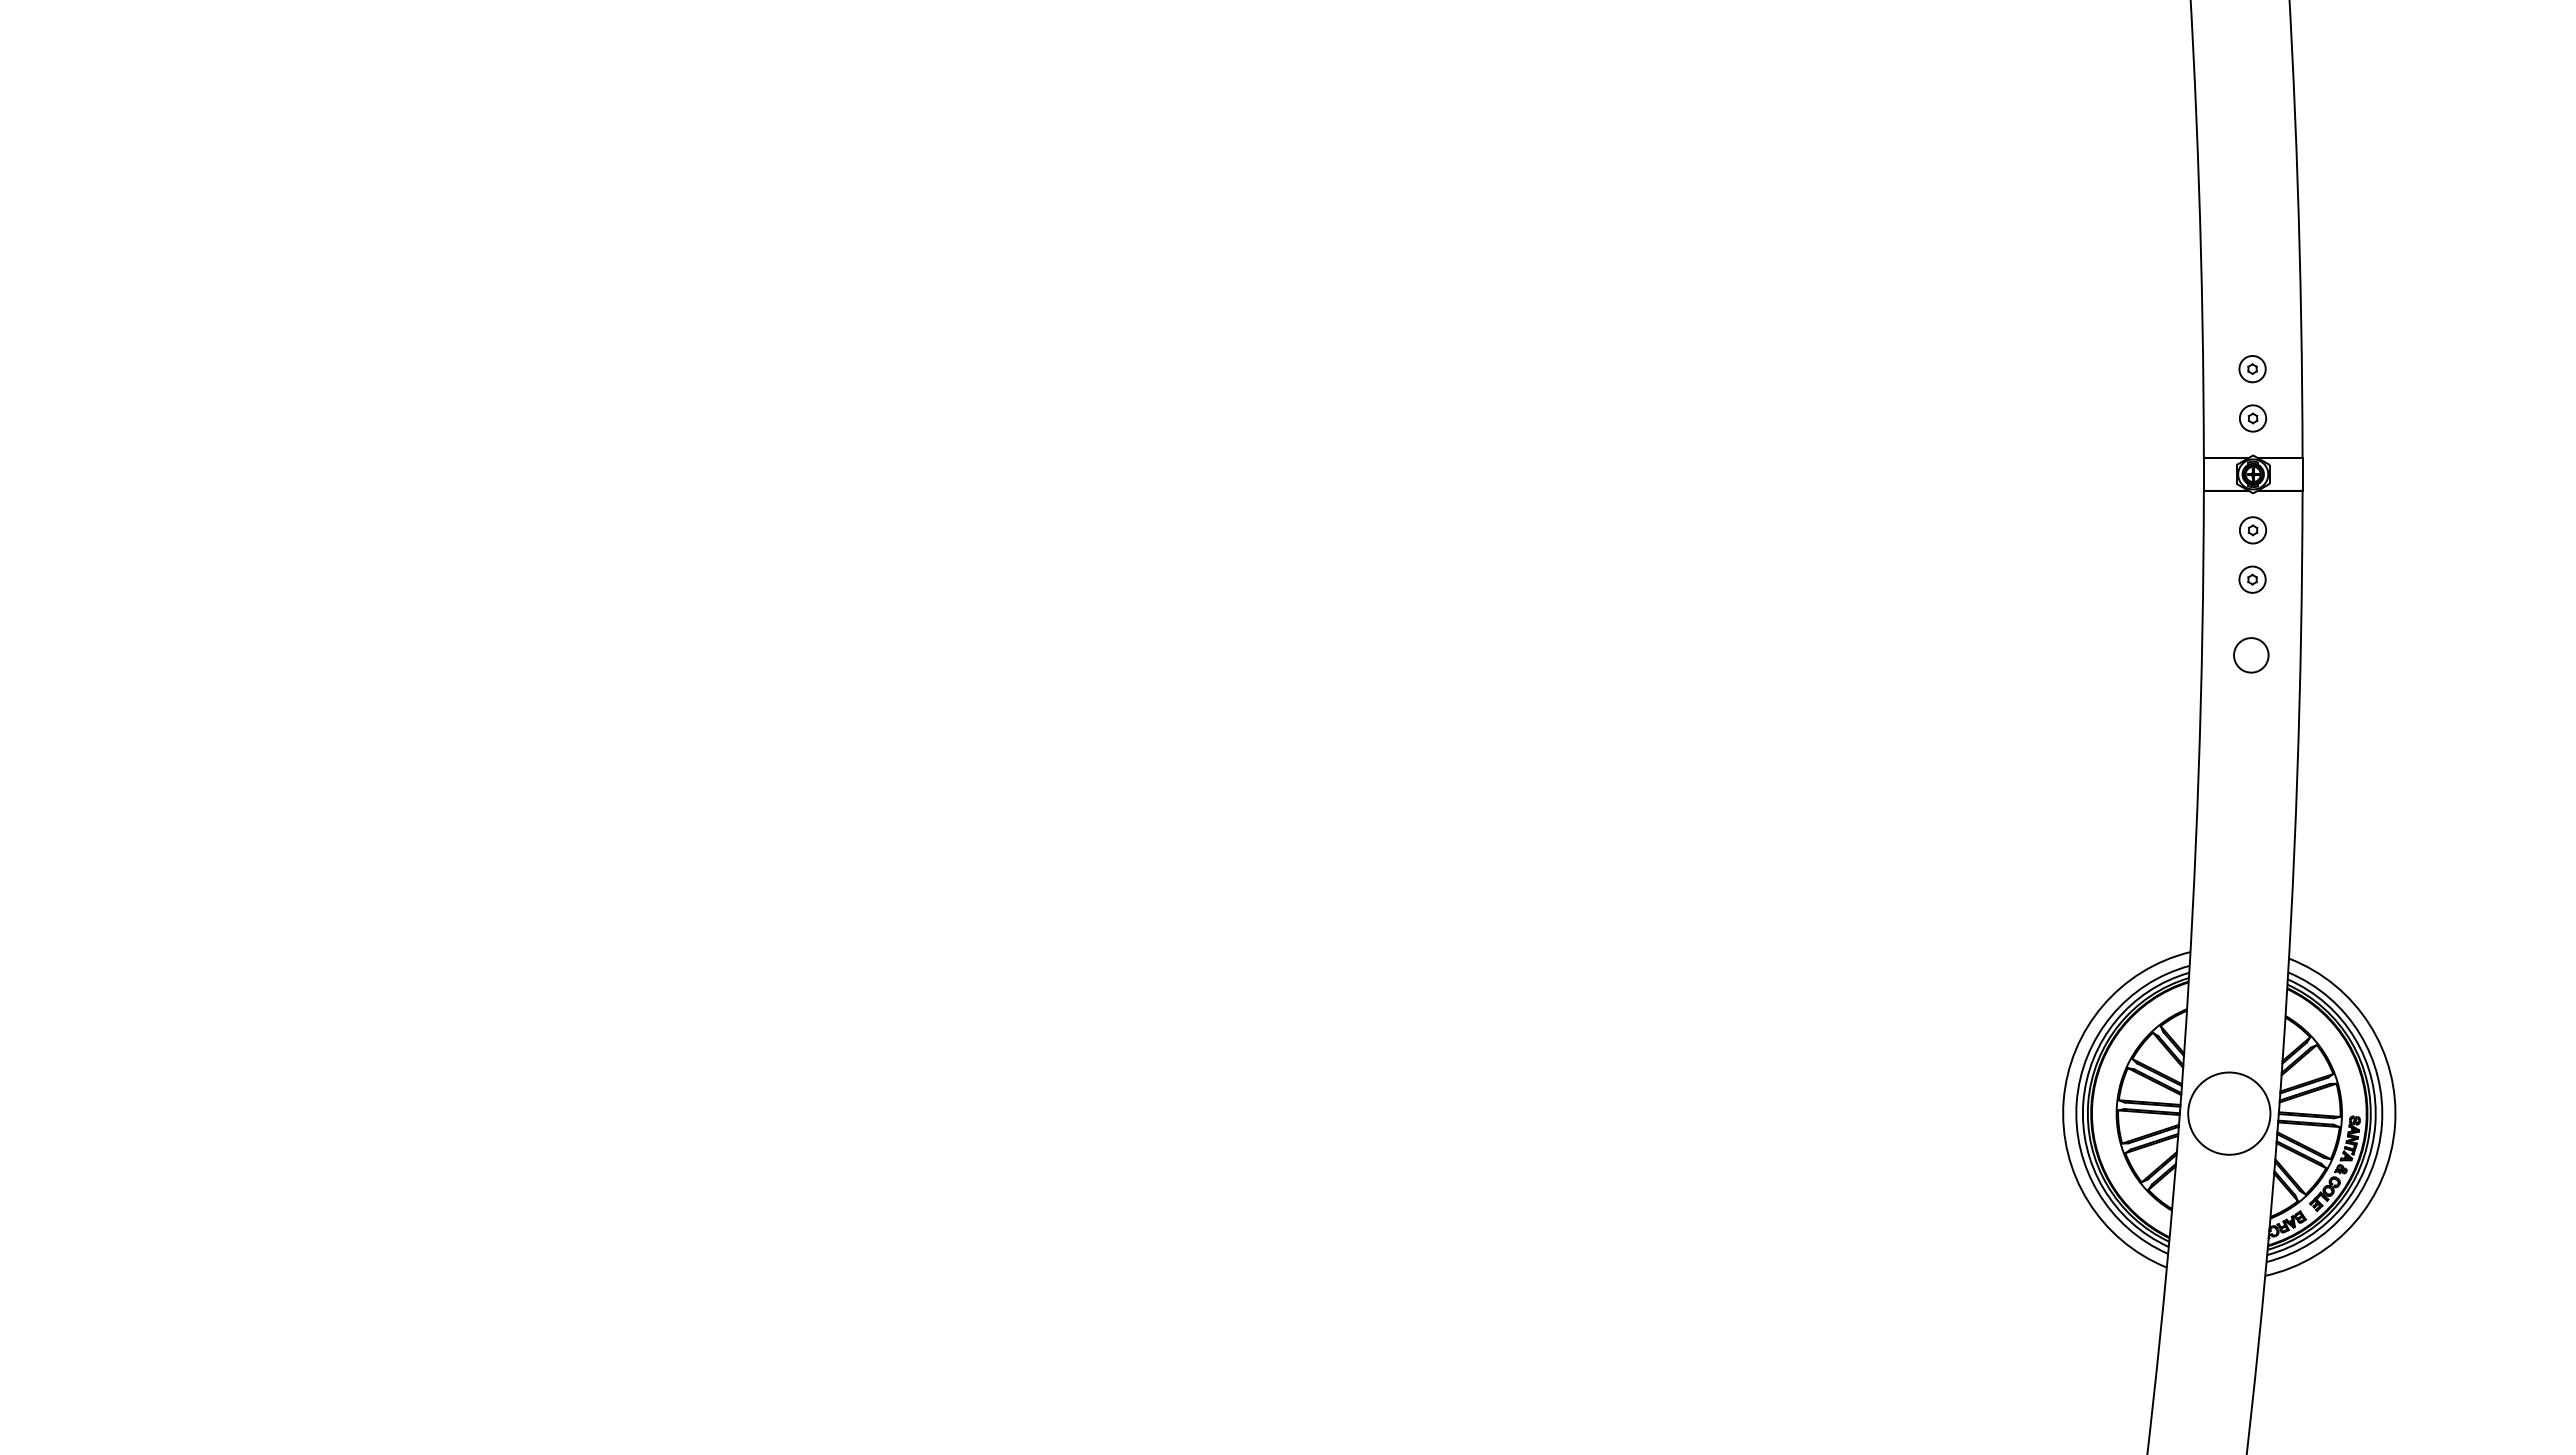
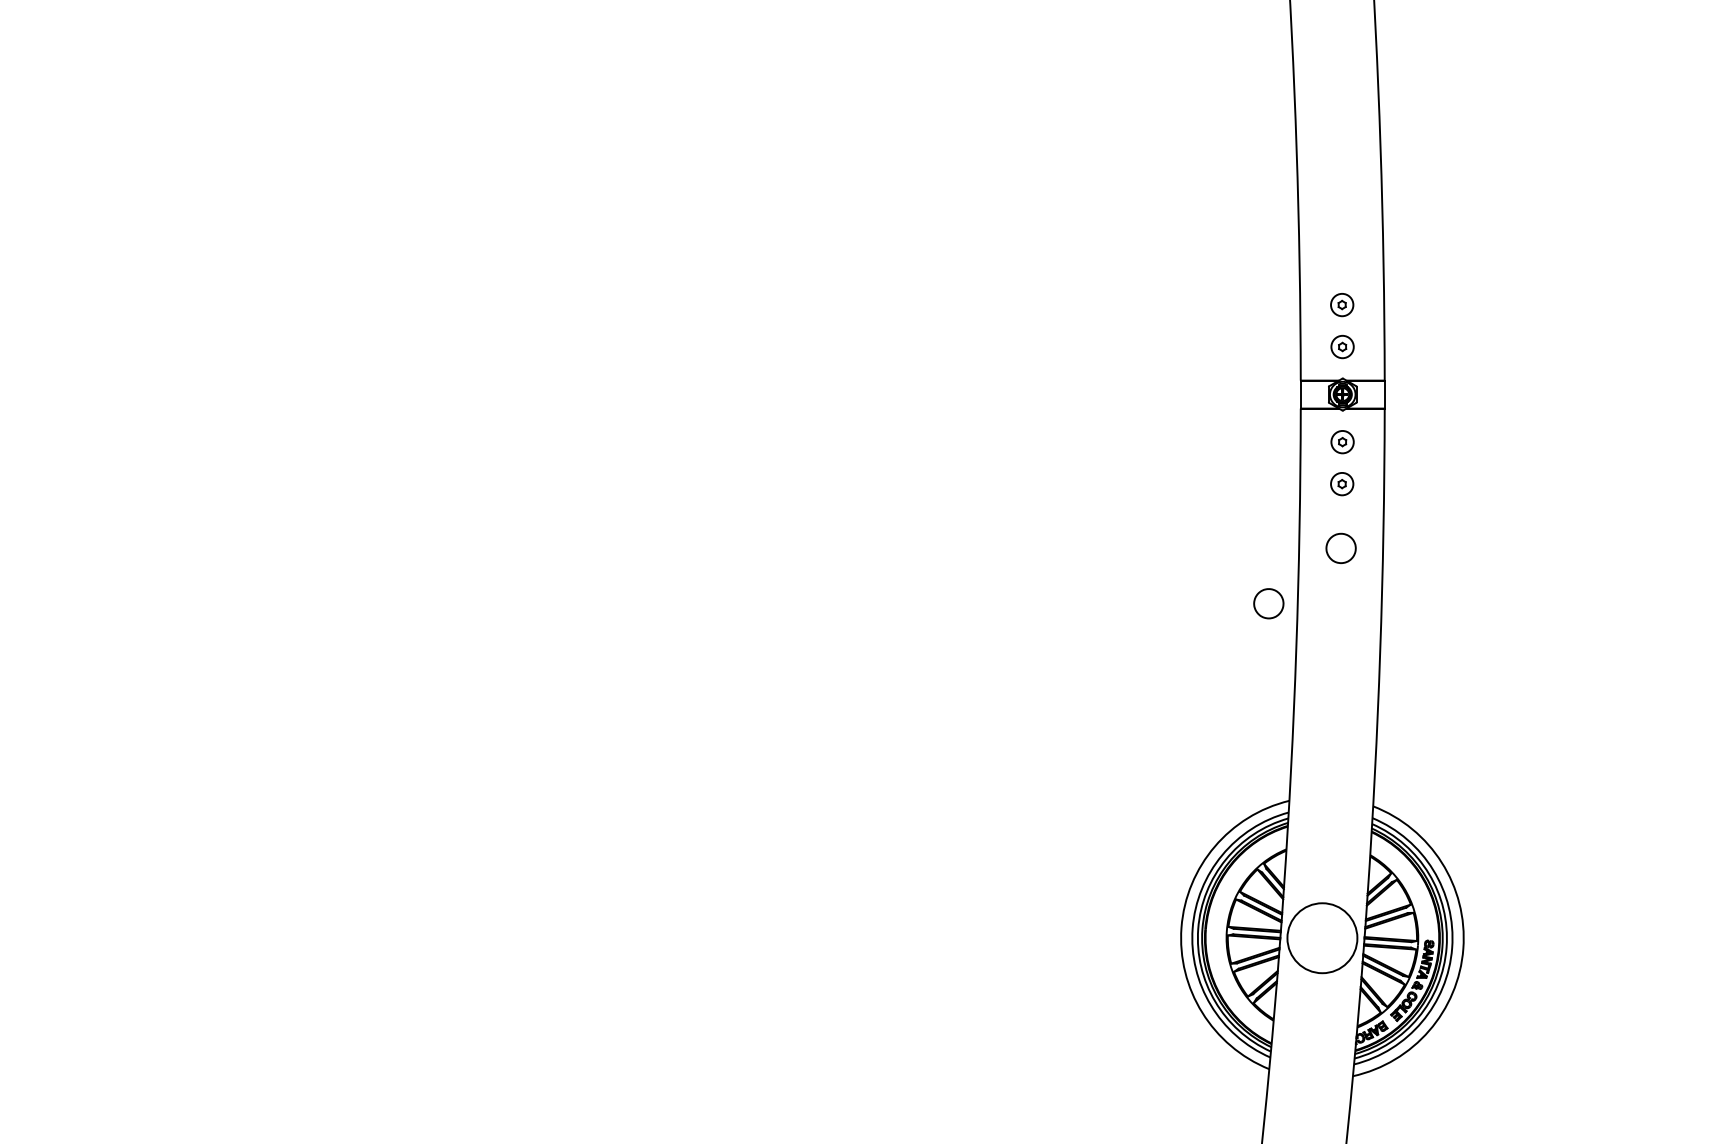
part: (2166, 720) -> (1268, 603), added

